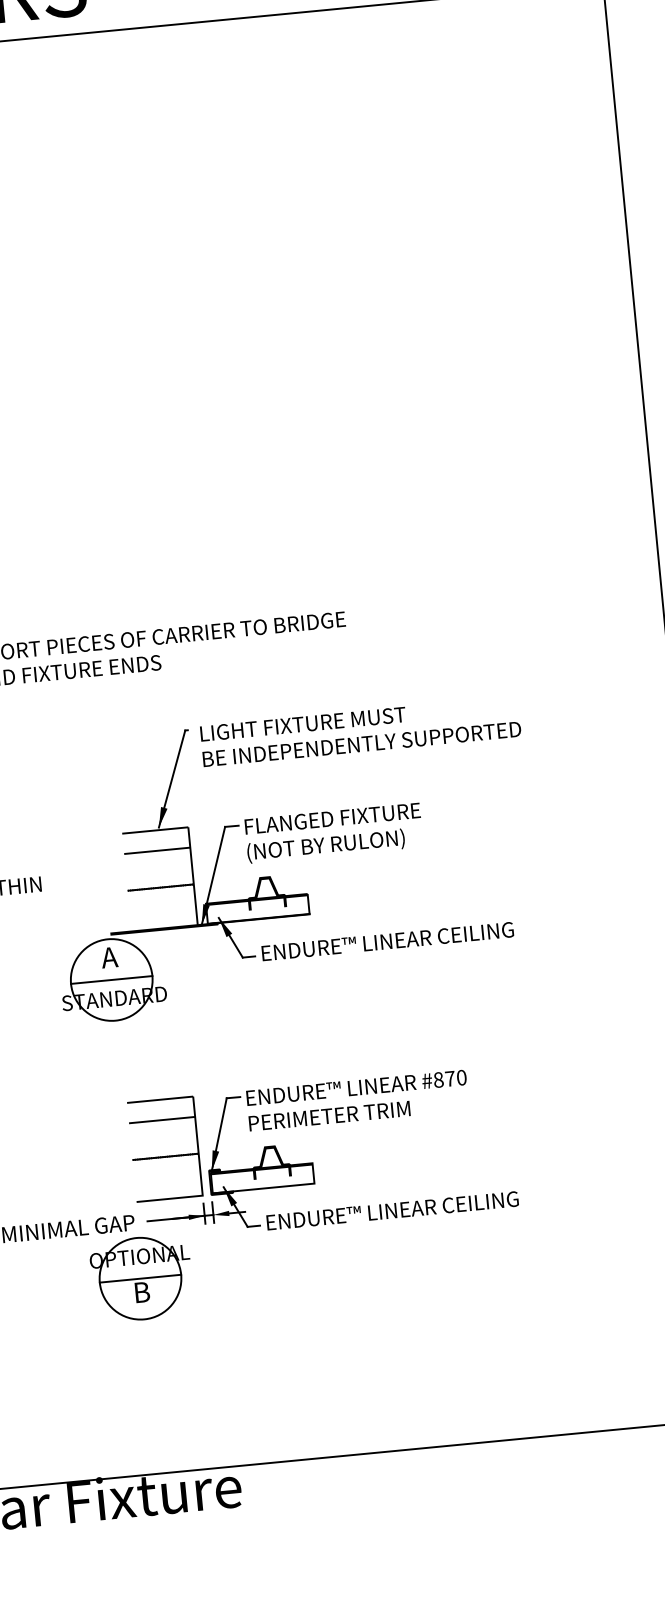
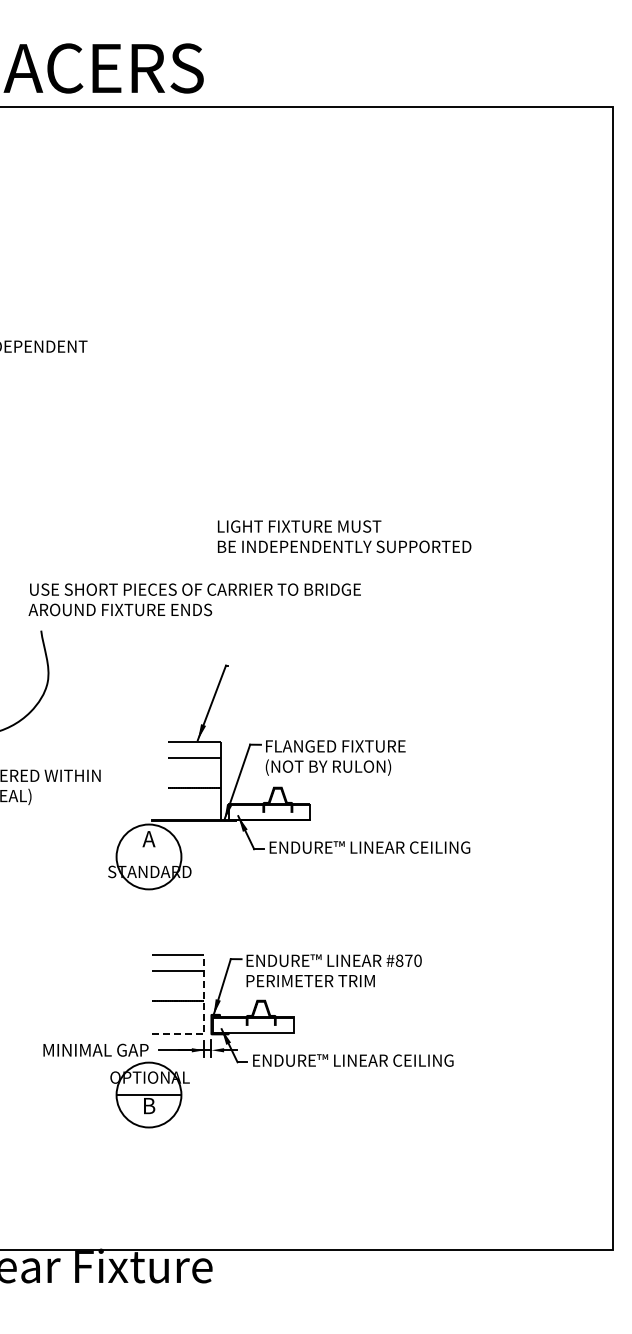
text: (360, 731) -> (344, 536), moved
line: (111, 979) -> (148, 856), removed
line: (201, 1179) -> (204, 1021), solid -> dashed

